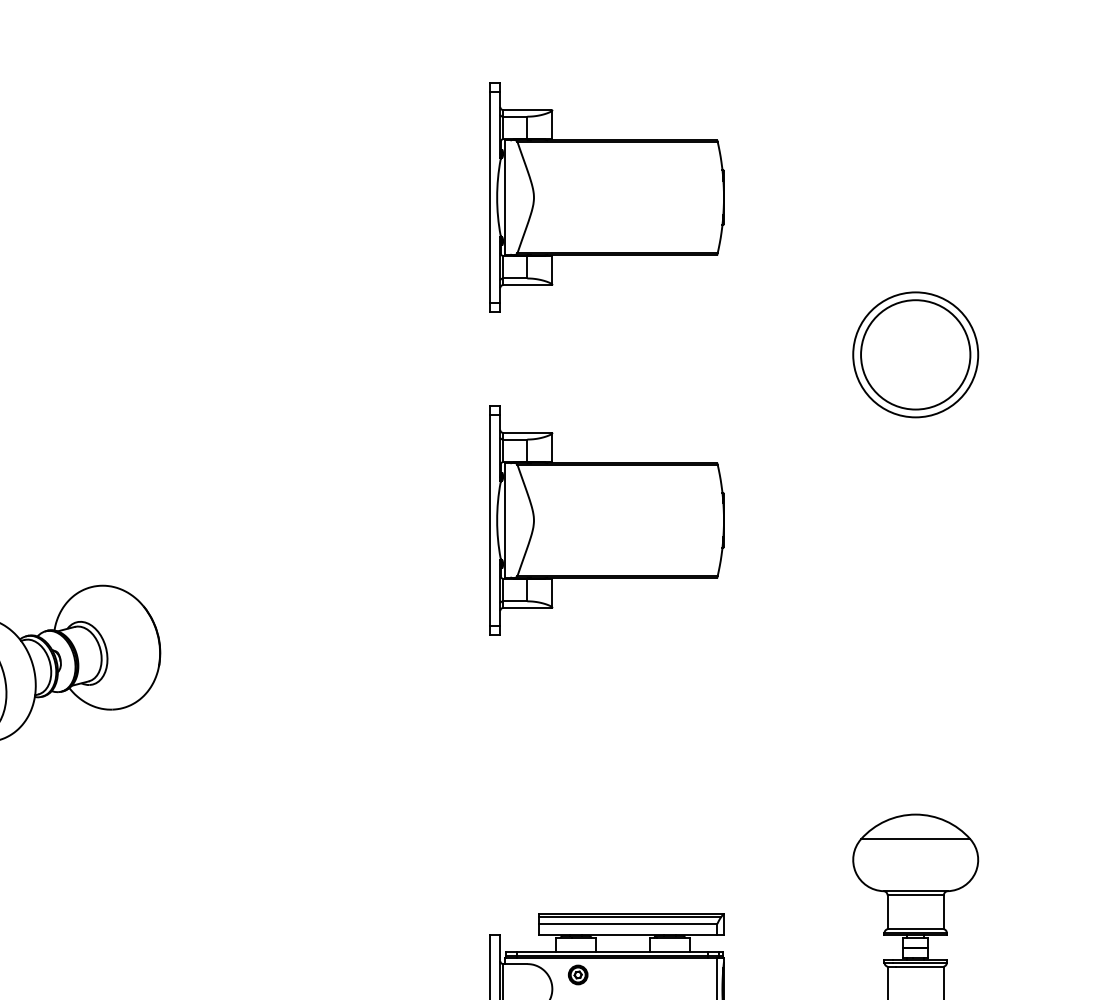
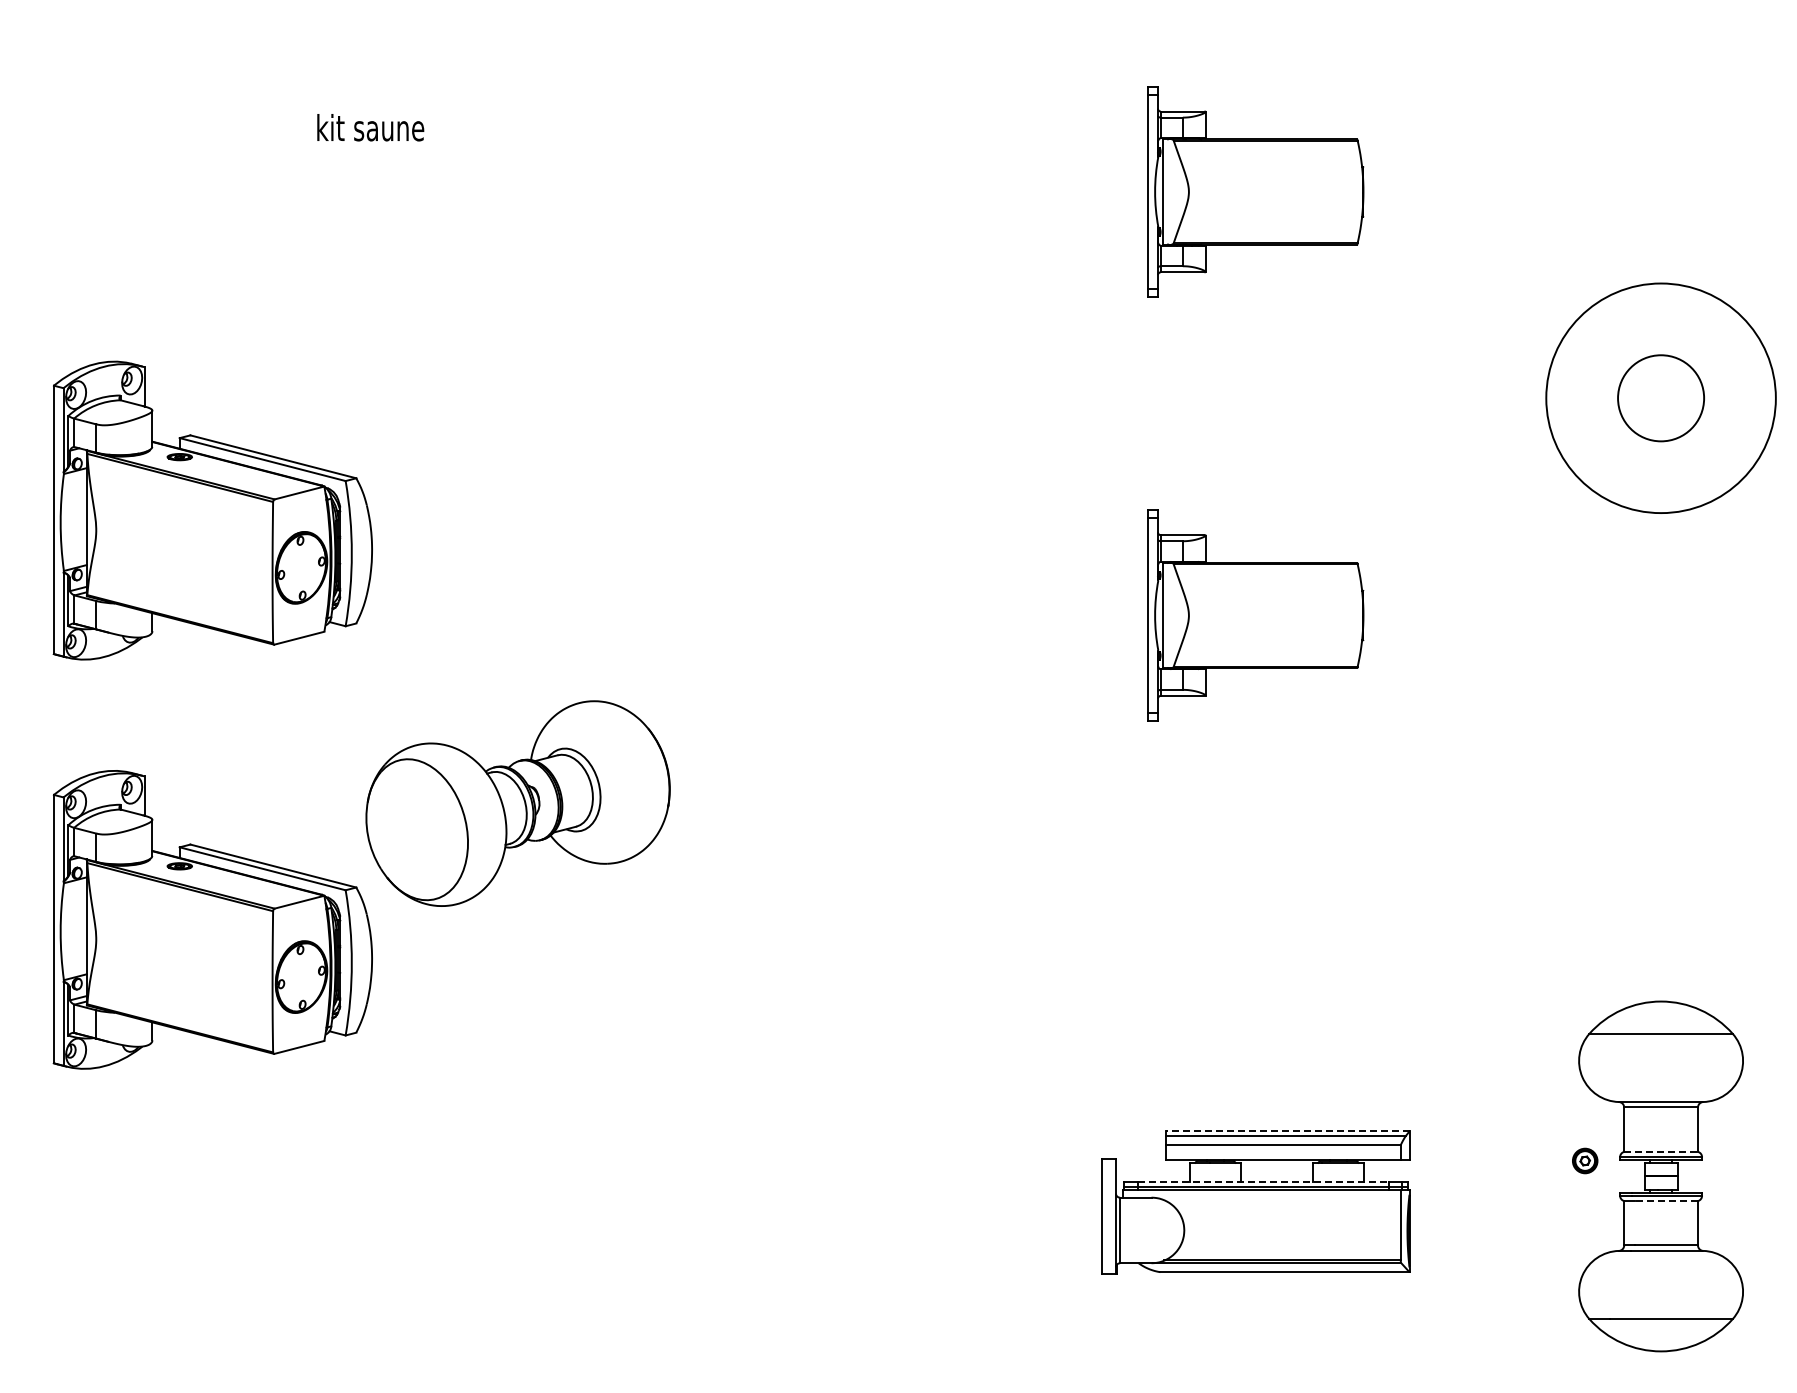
part: (606, 197) -> (1255, 191), size x0.7
circle: (915, 355) -> (1660, 398), size x0.6
circle: (916, 355) -> (1661, 398), size x1.4
part: (606, 520) -> (1255, 615), size x0.7
line: (631, 913) -> (1287, 1131), solid -> dashed
line: (916, 928) -> (1661, 1151), solid -> dashed
line: (612, 951) -> (1263, 1181), solid -> dashed
line: (919, 966) -> (1666, 1201), solid -> dashed
part: (578, 974) -> (1585, 1160), moved

